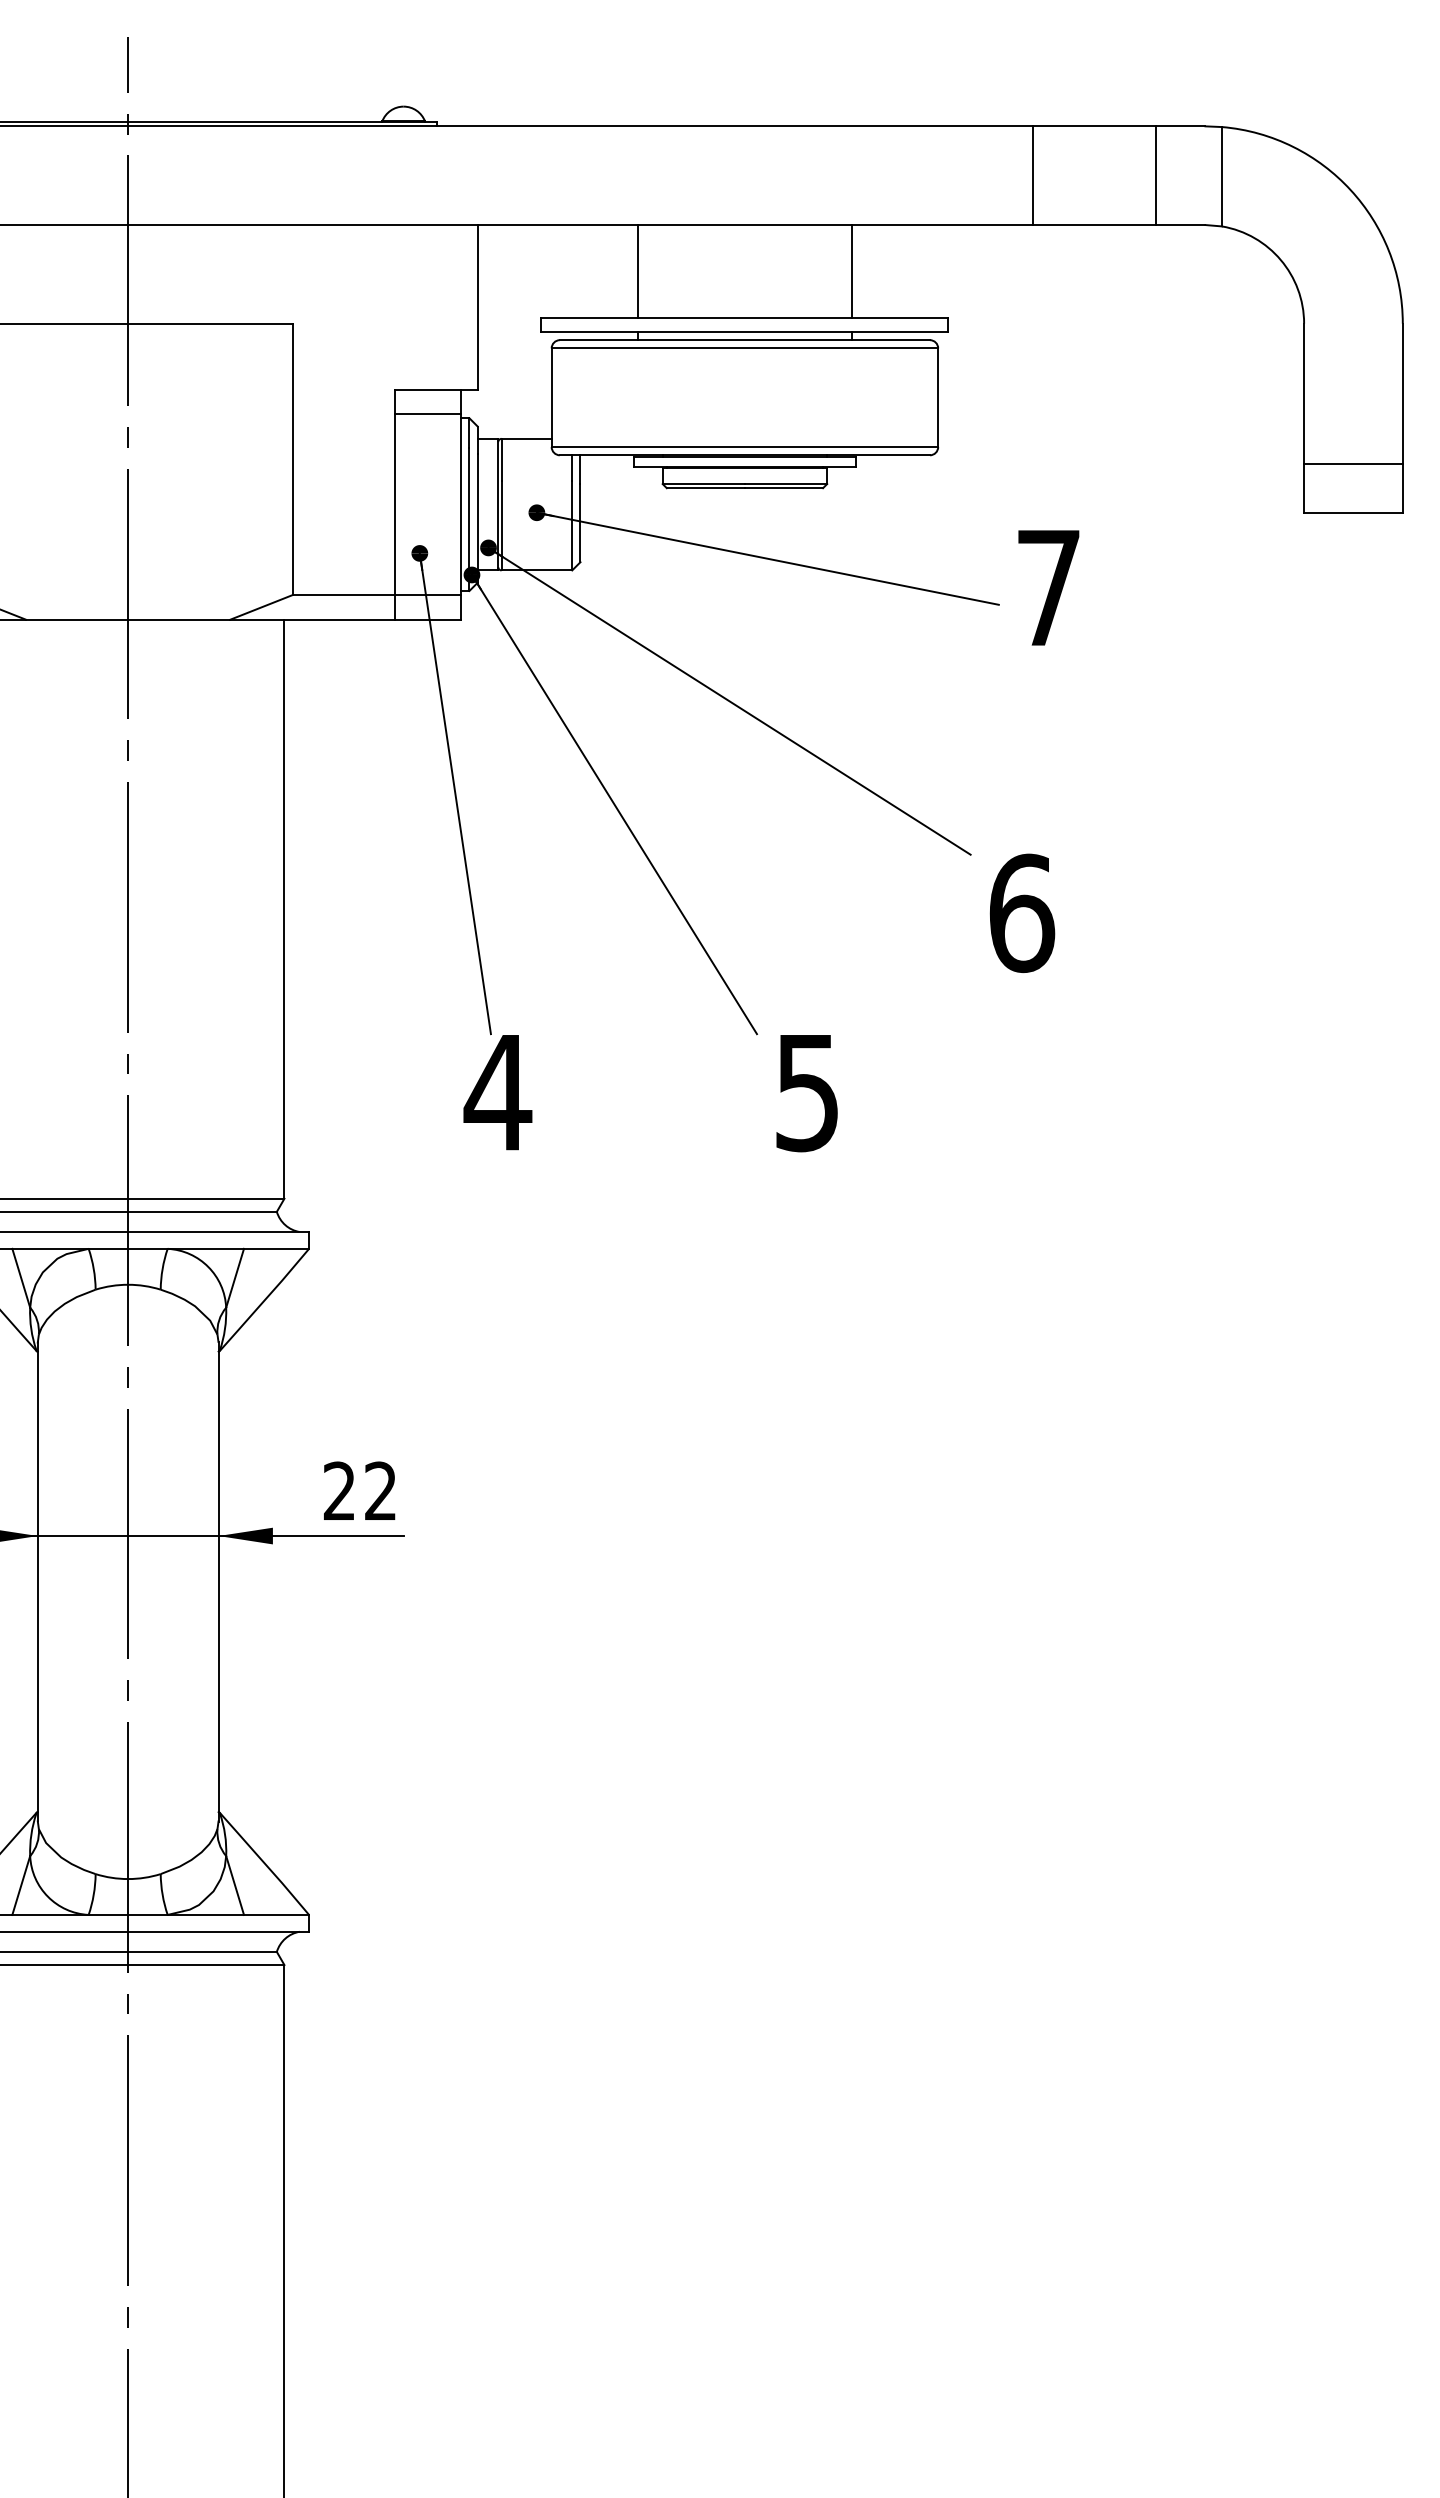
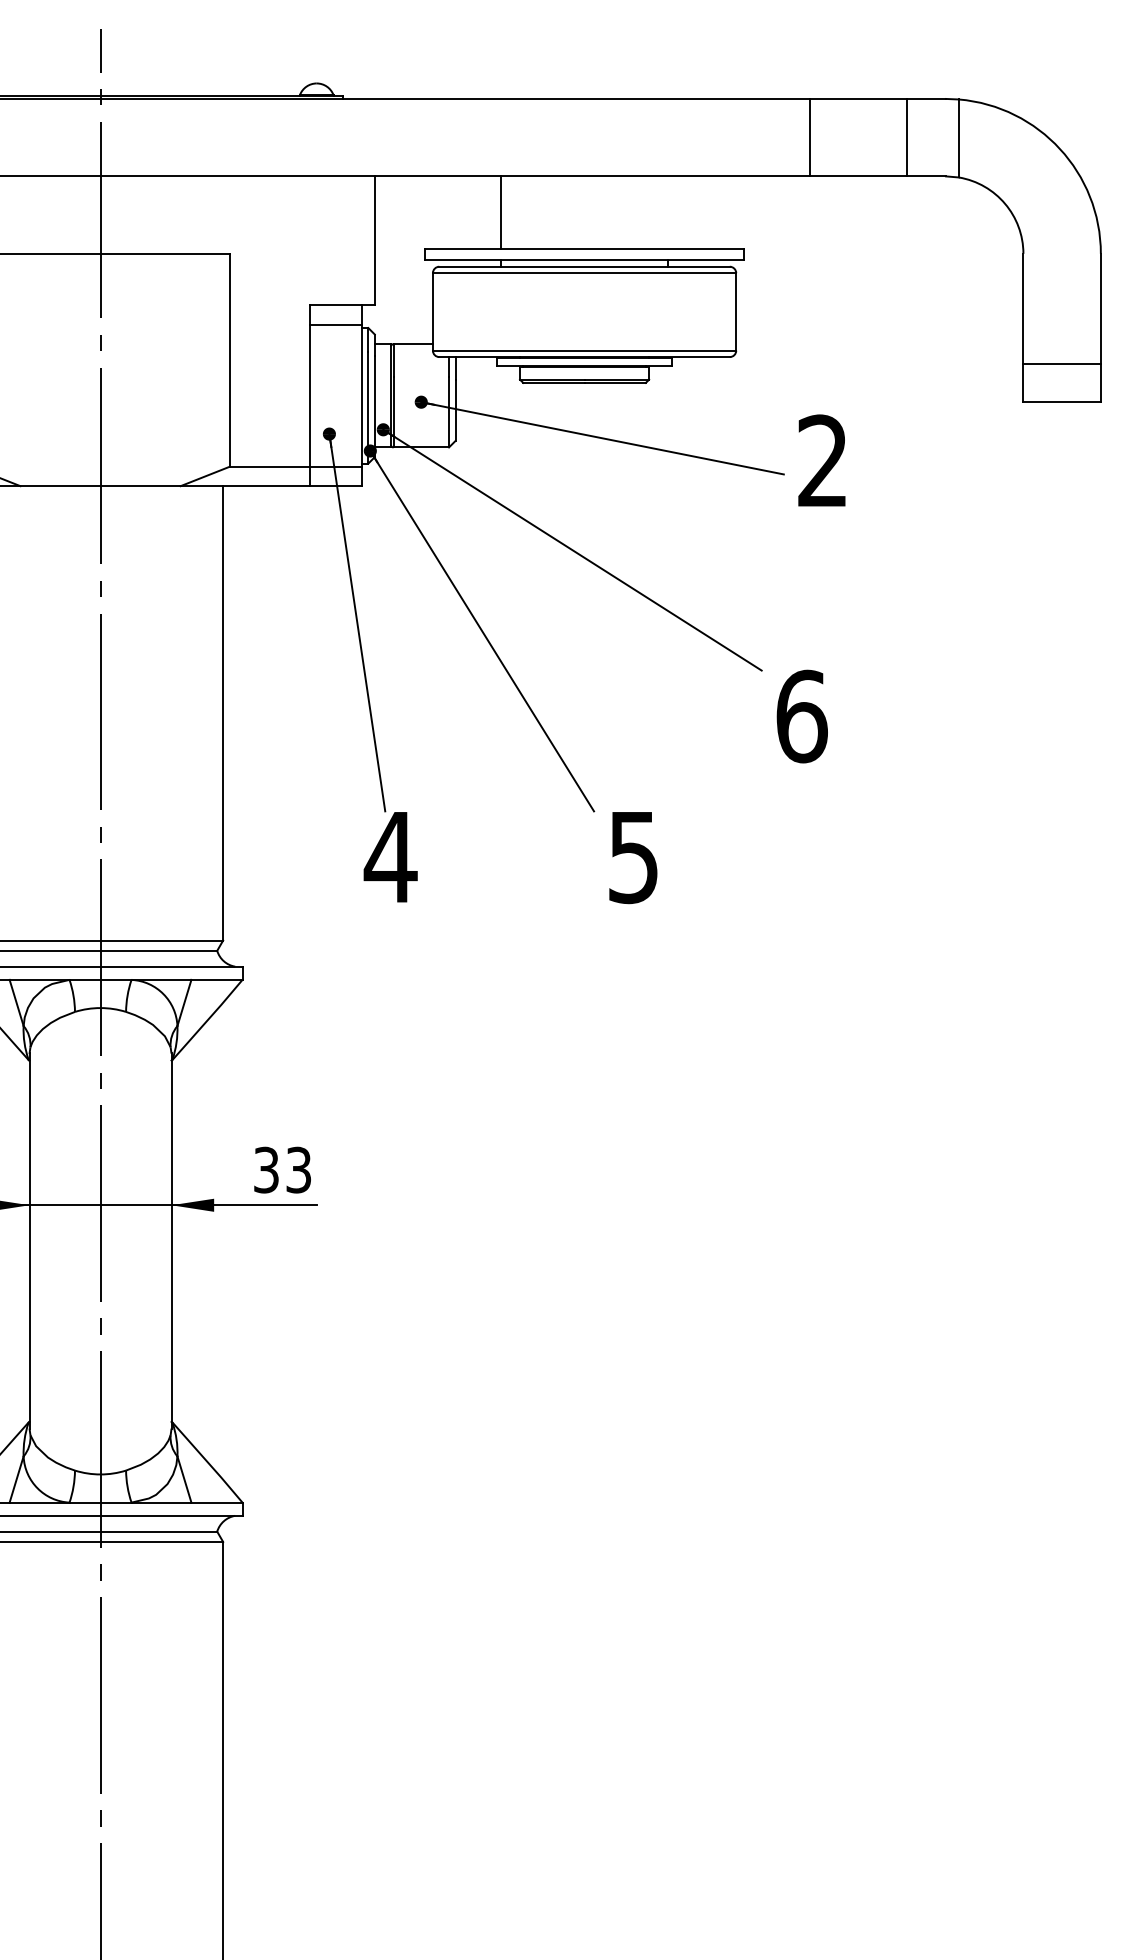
line: (851, 271) -> (668, 212), removed
text: (1048, 586) -> (822, 460), 7 -> 2
text: (359, 1491) -> (282, 1170), 22 -> 33

